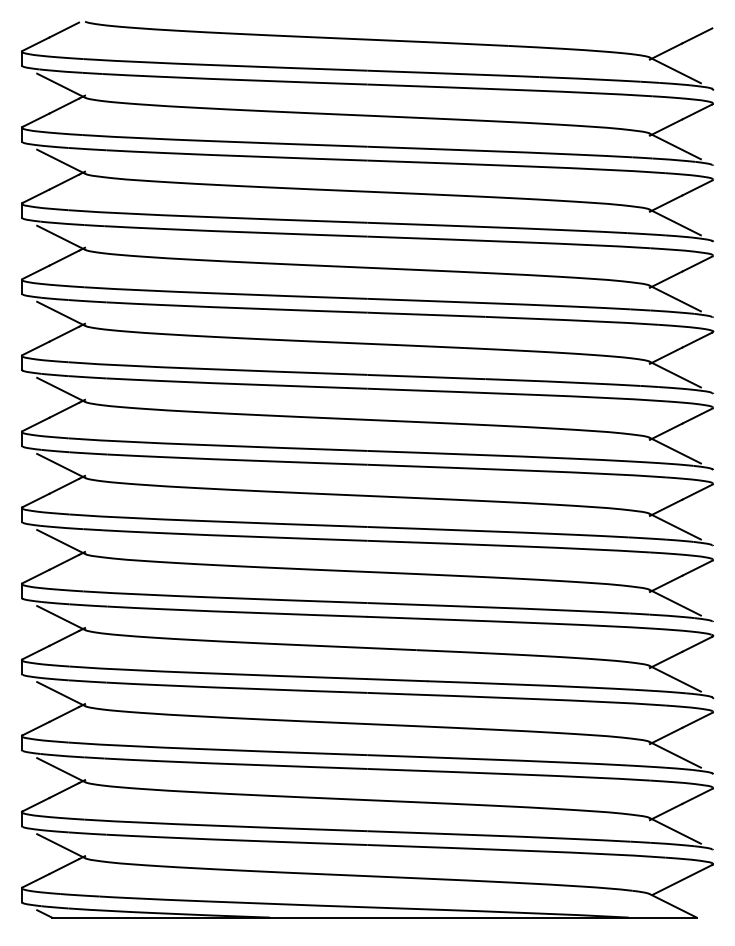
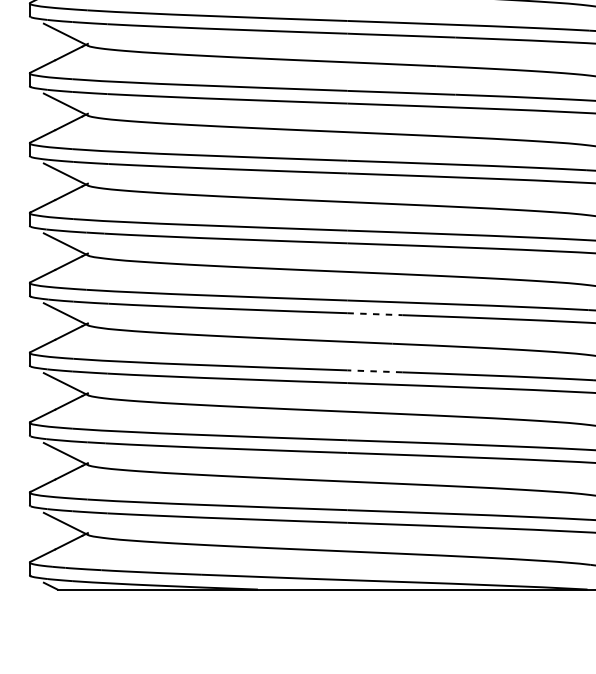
line: (397, 617) -> (374, 313), solid -> dashed
line: (397, 680) -> (374, 371), solid -> dashed

